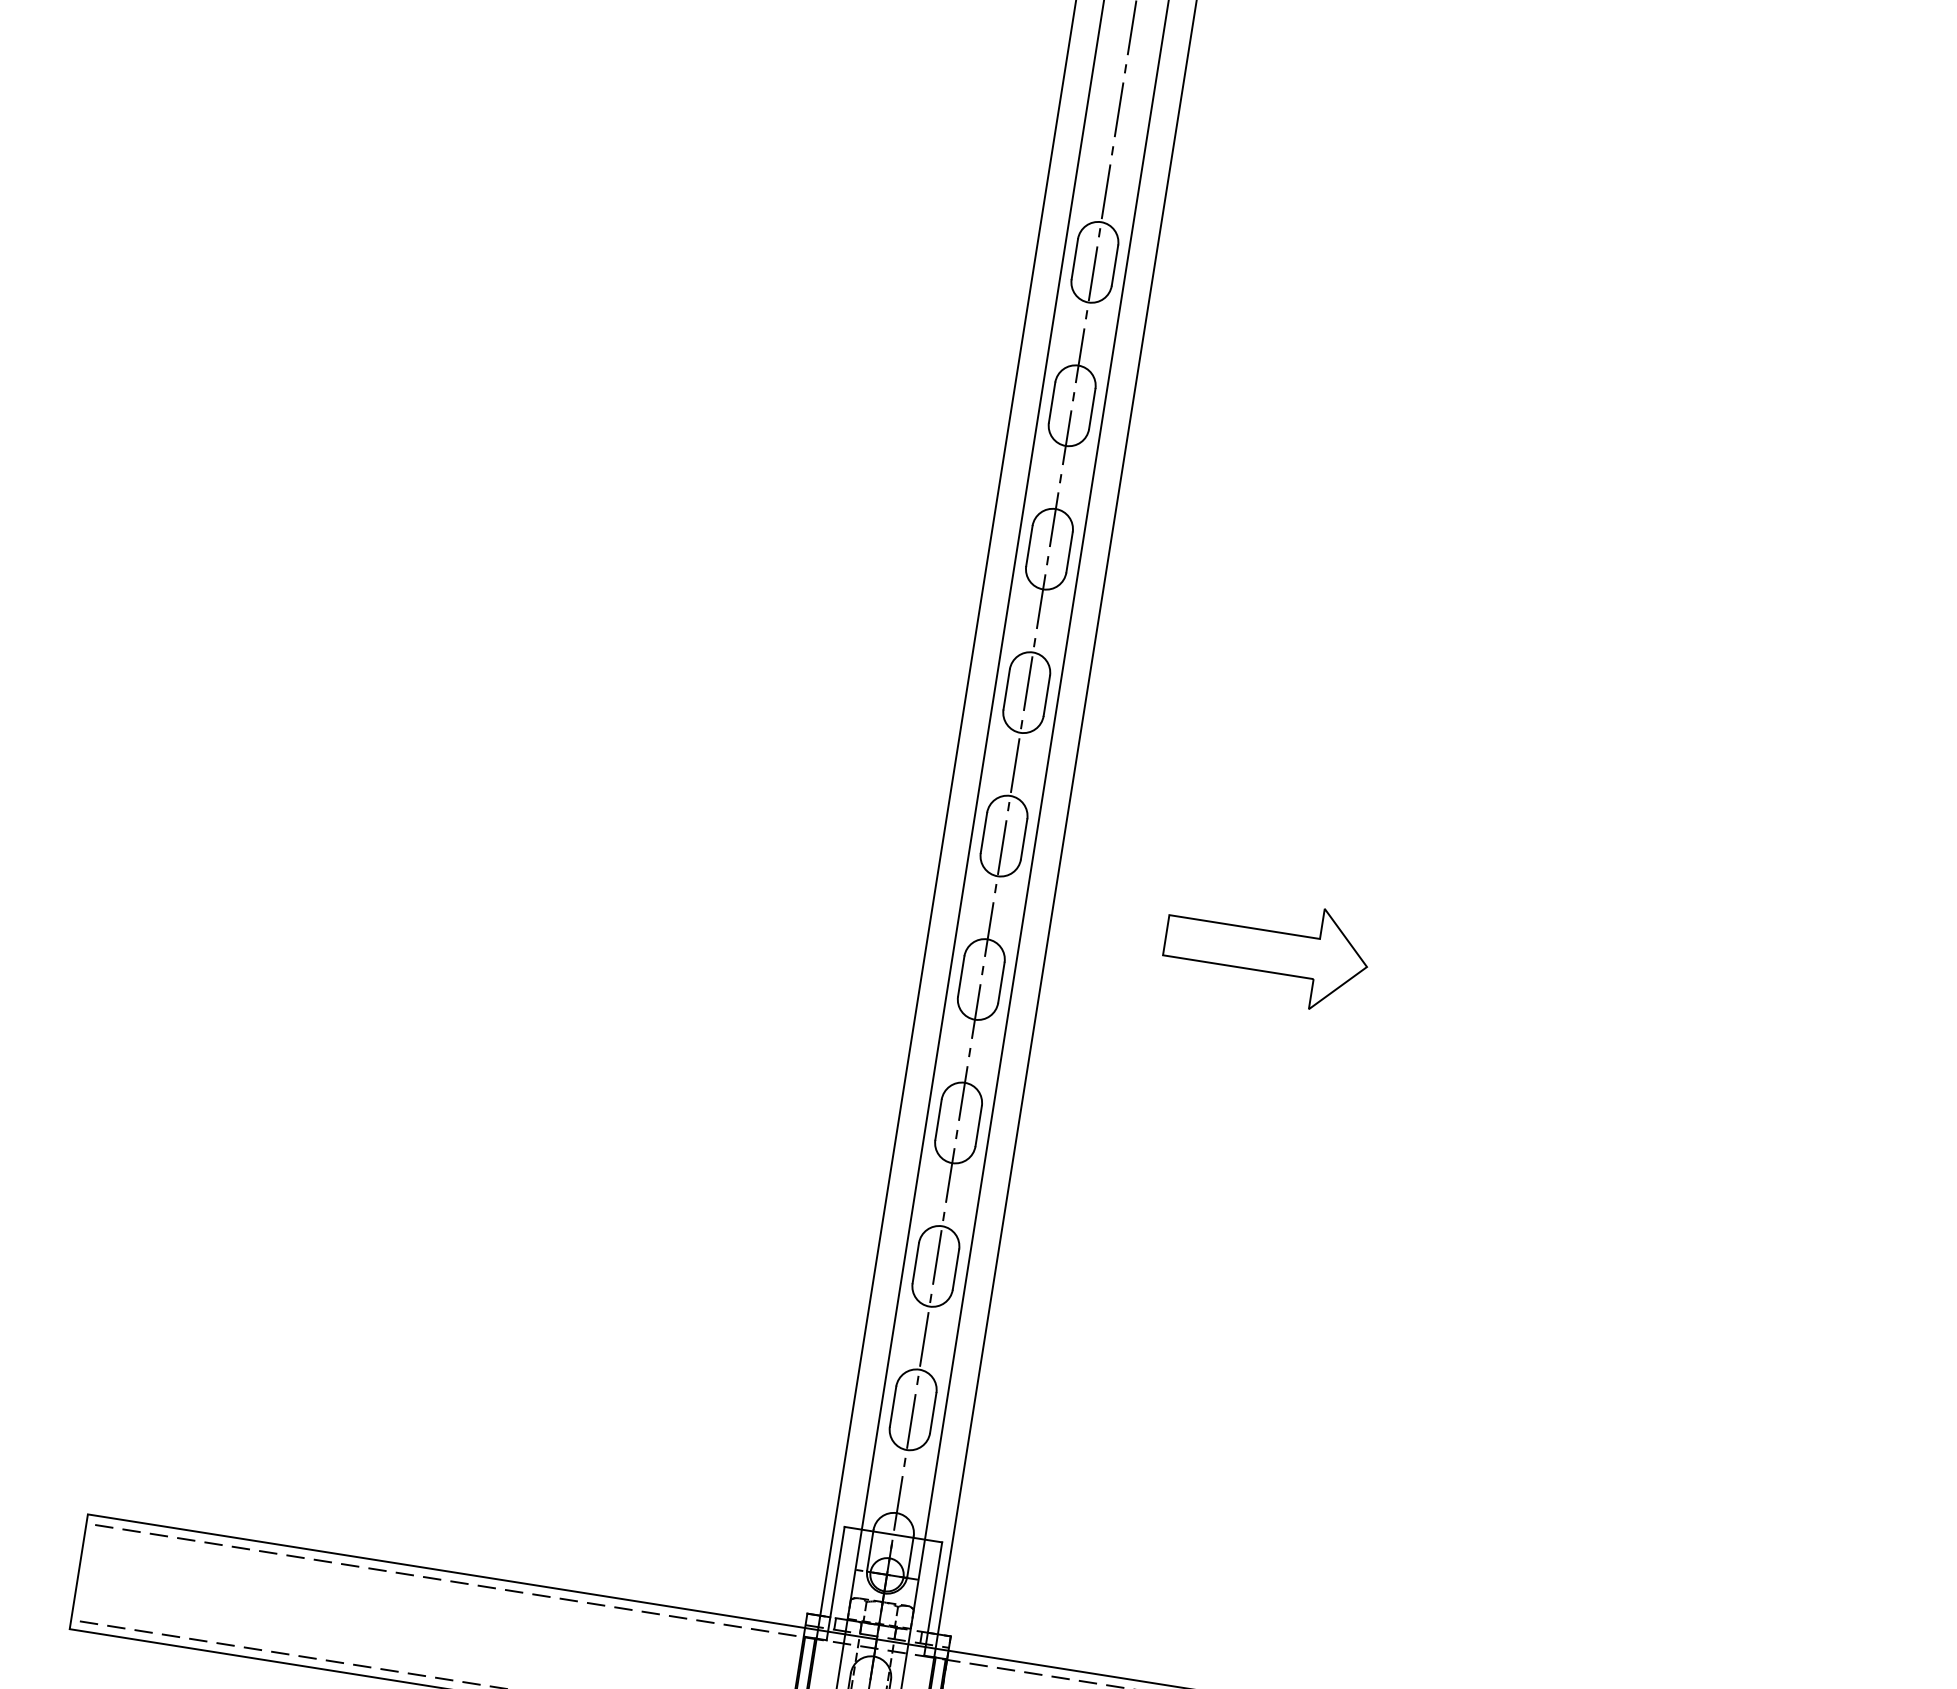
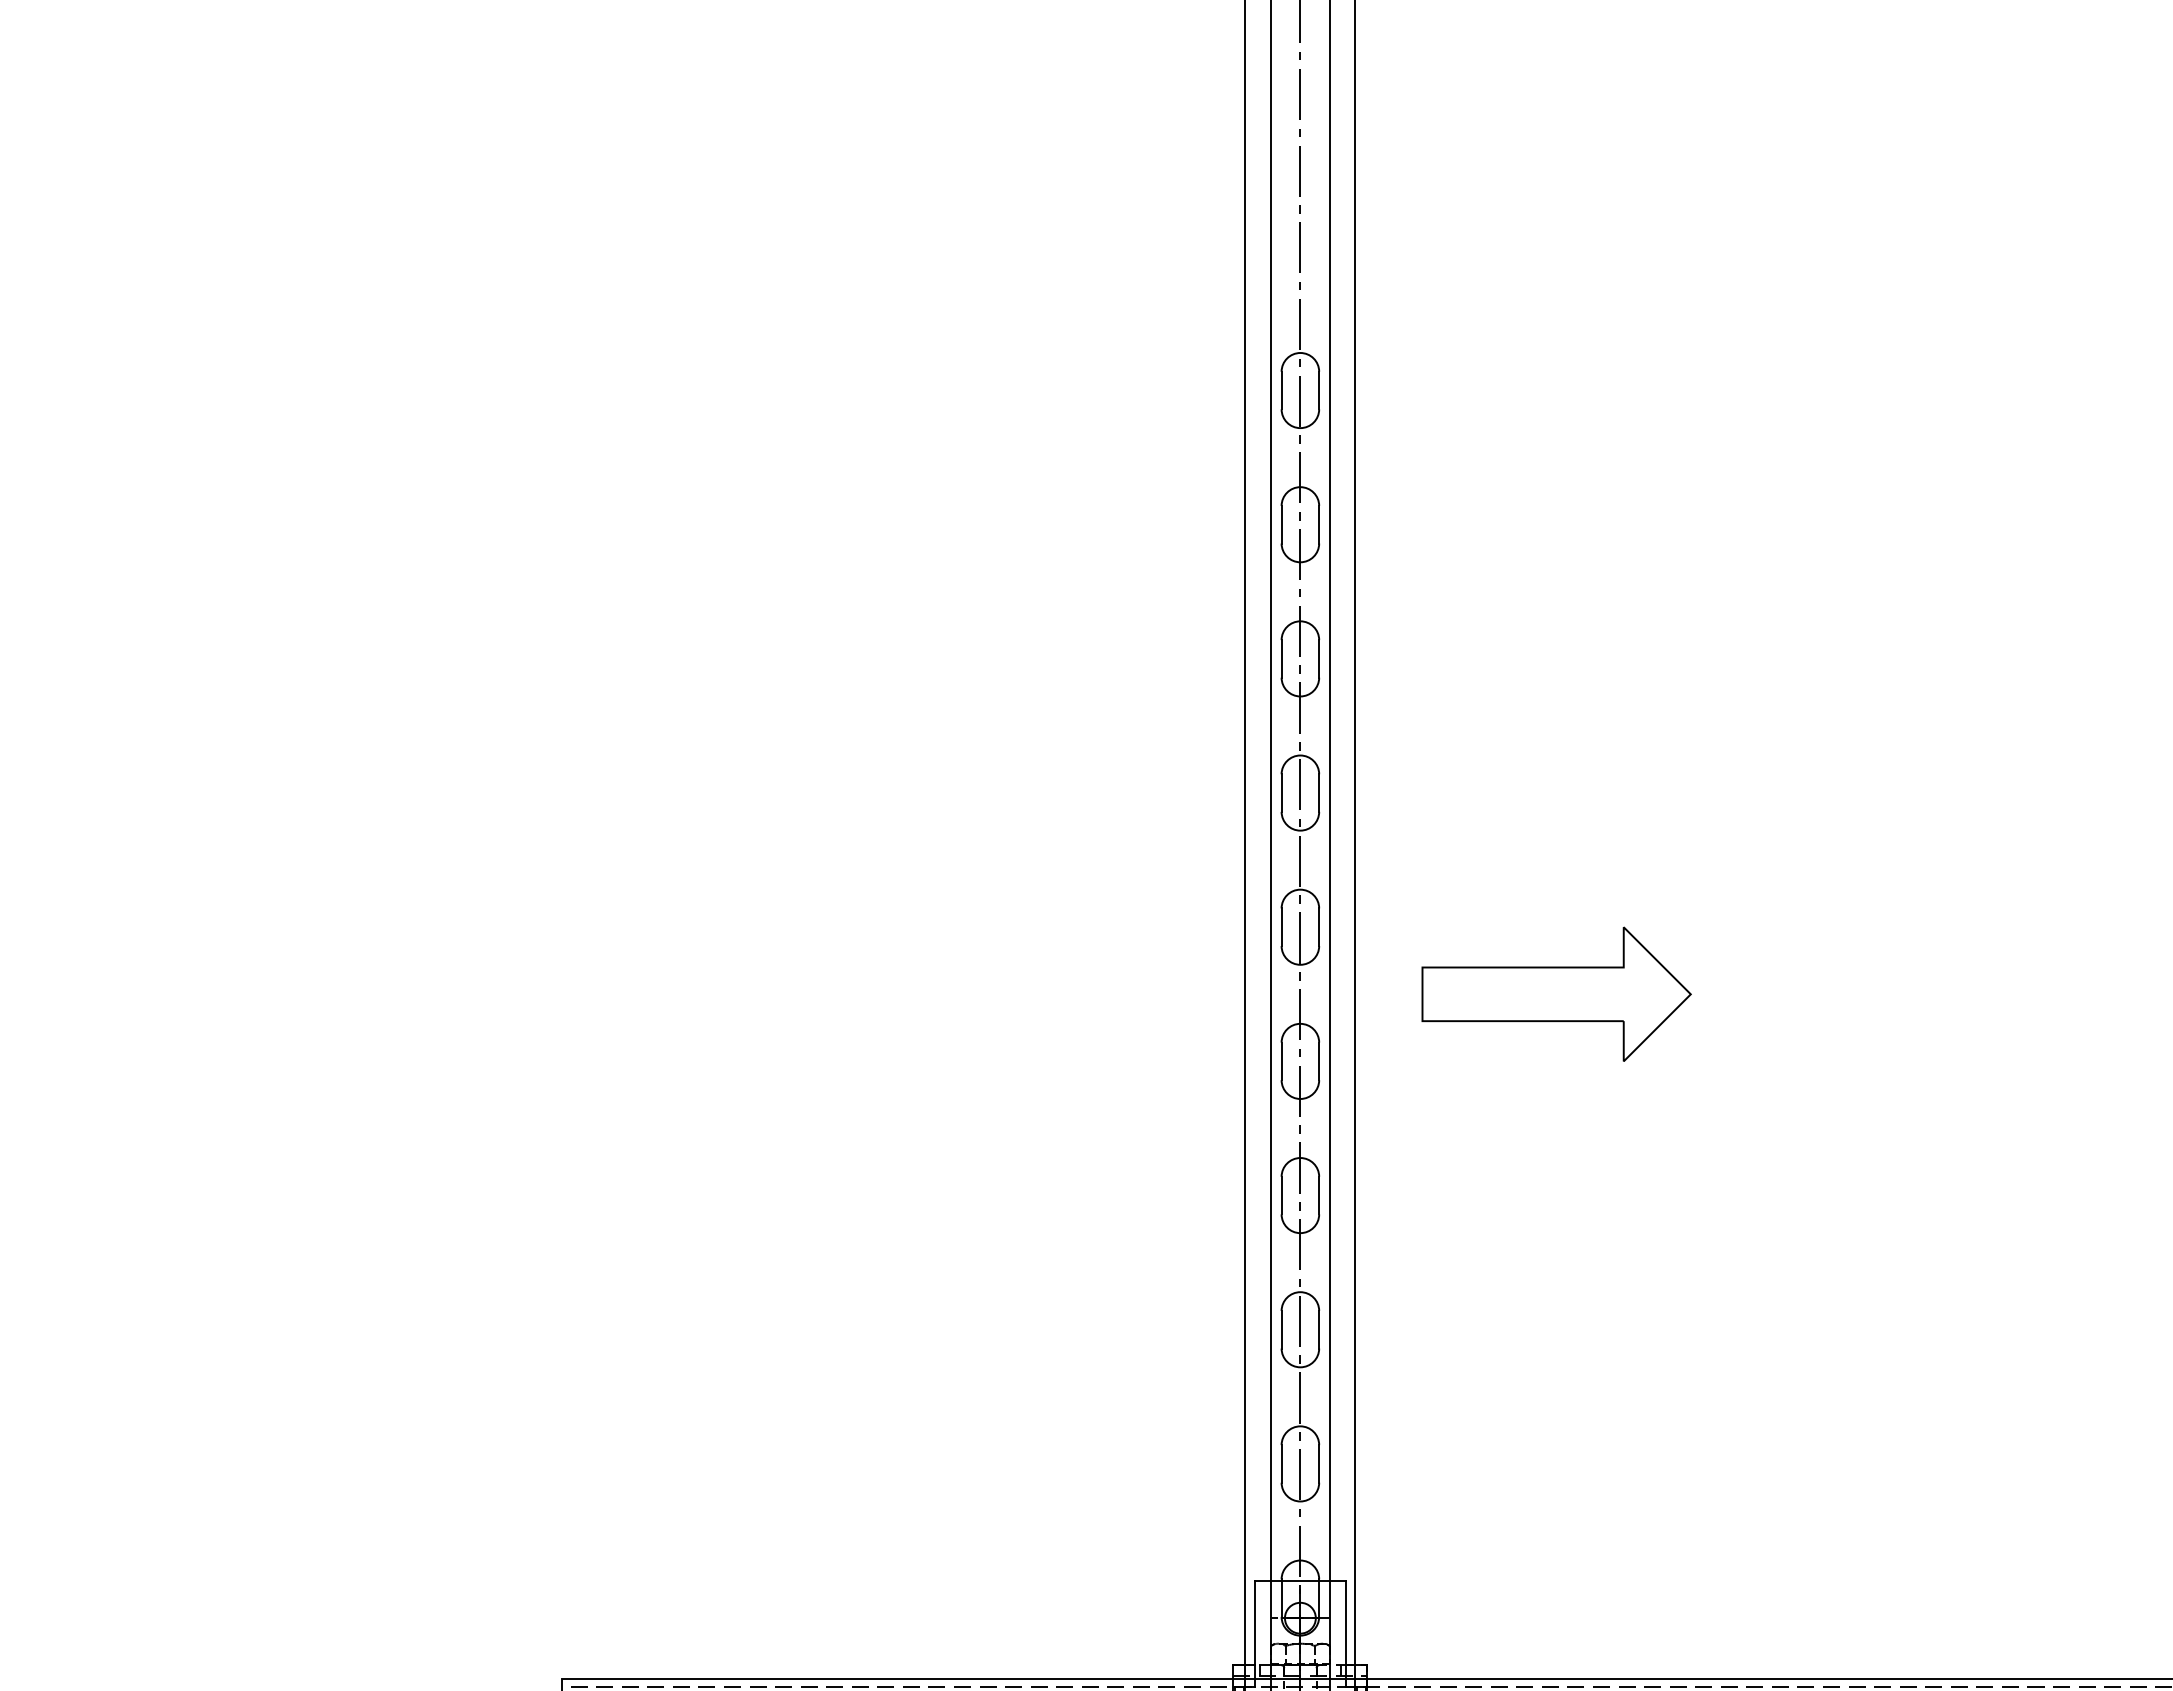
part: (1266, 950) -> (1556, 993), size x1.43

